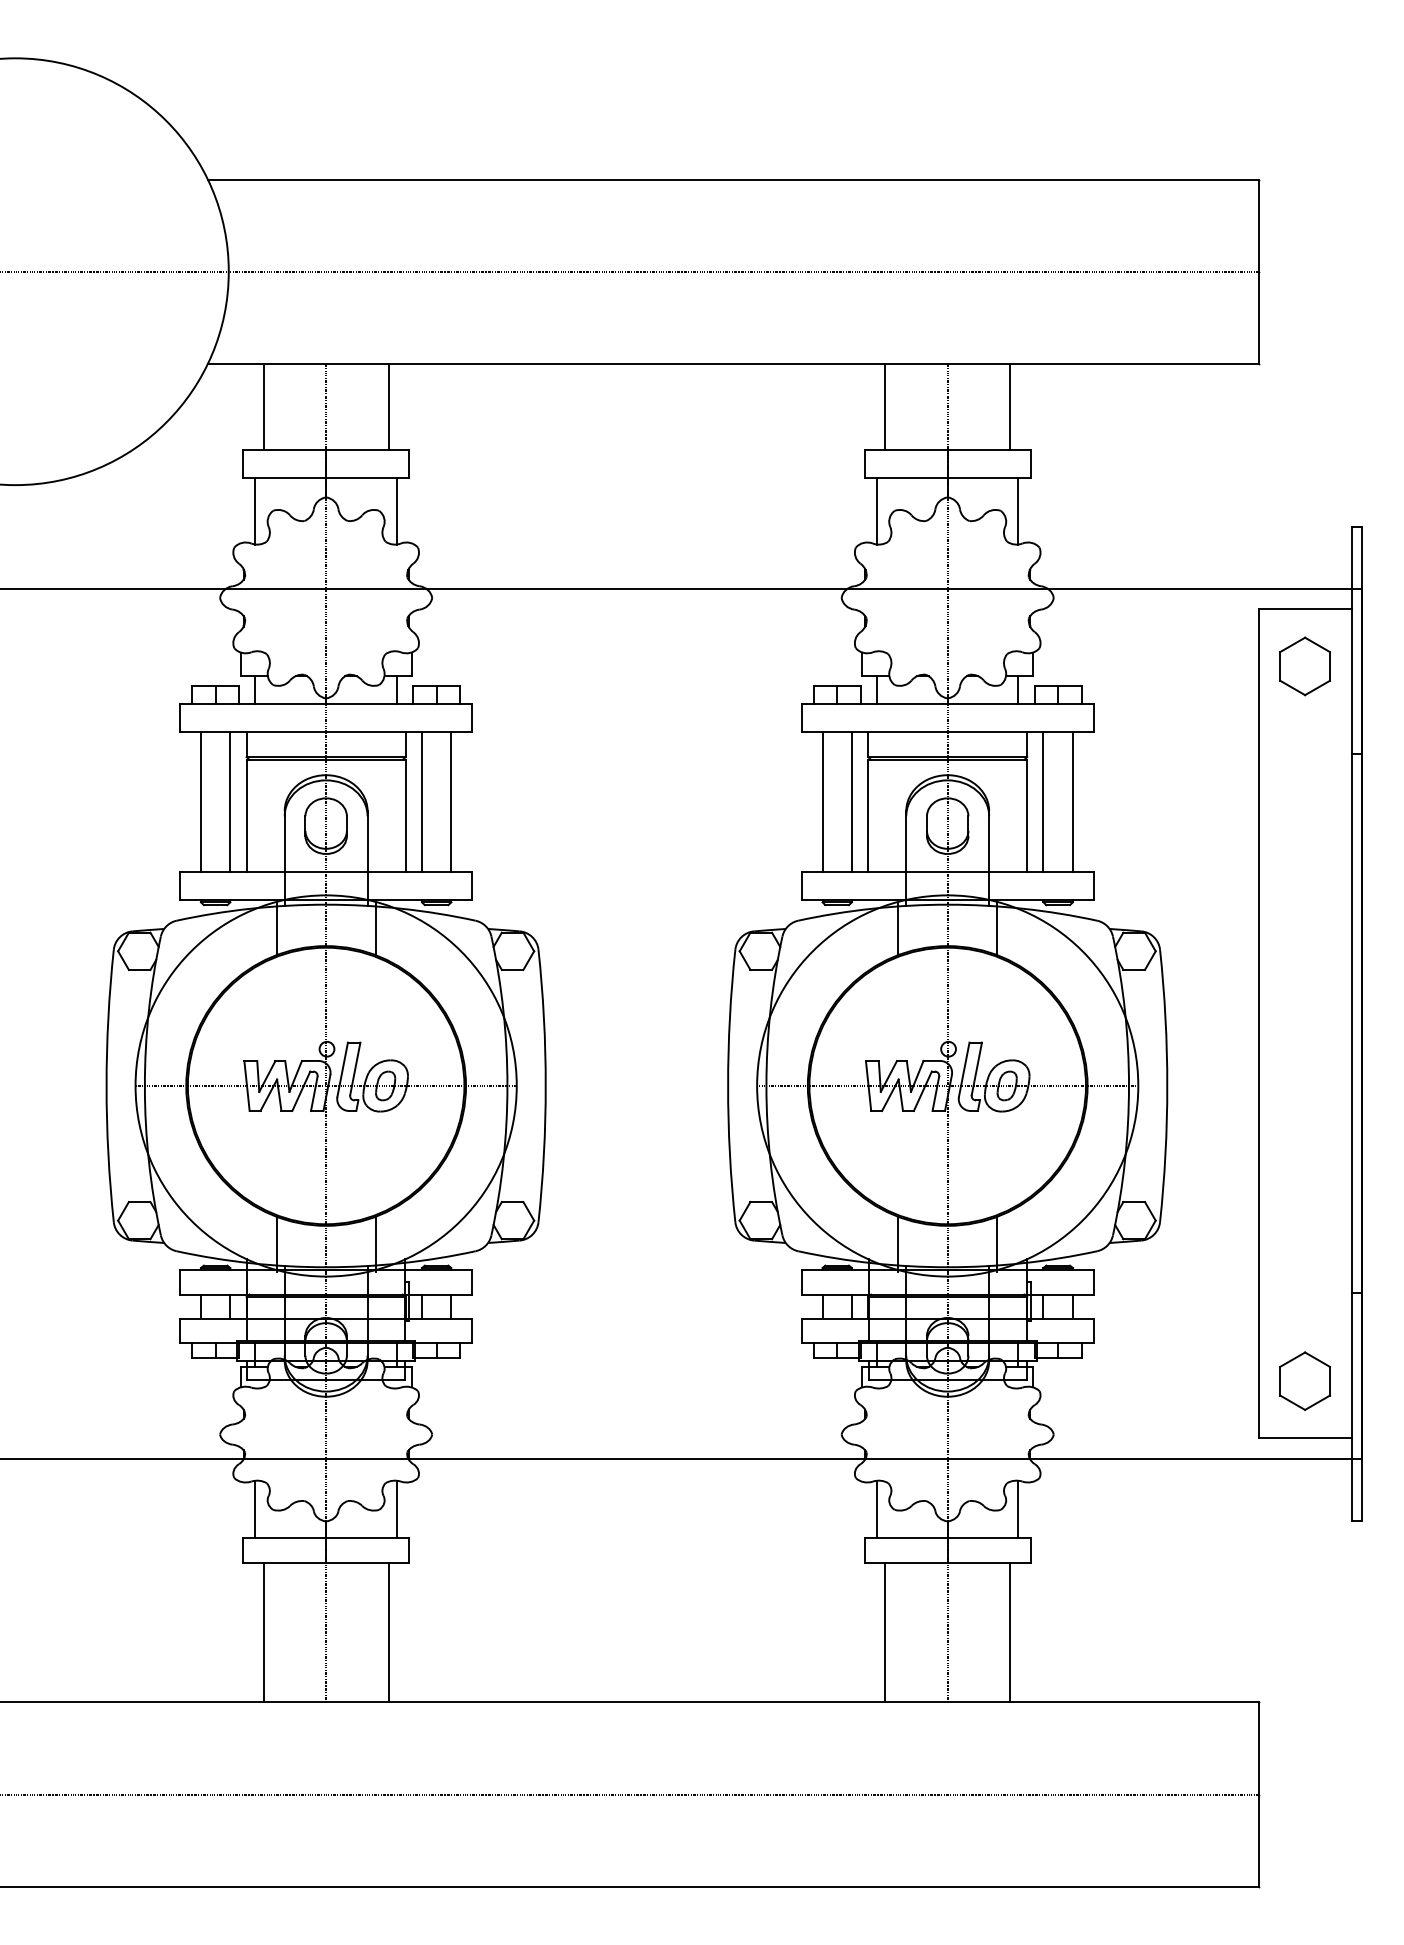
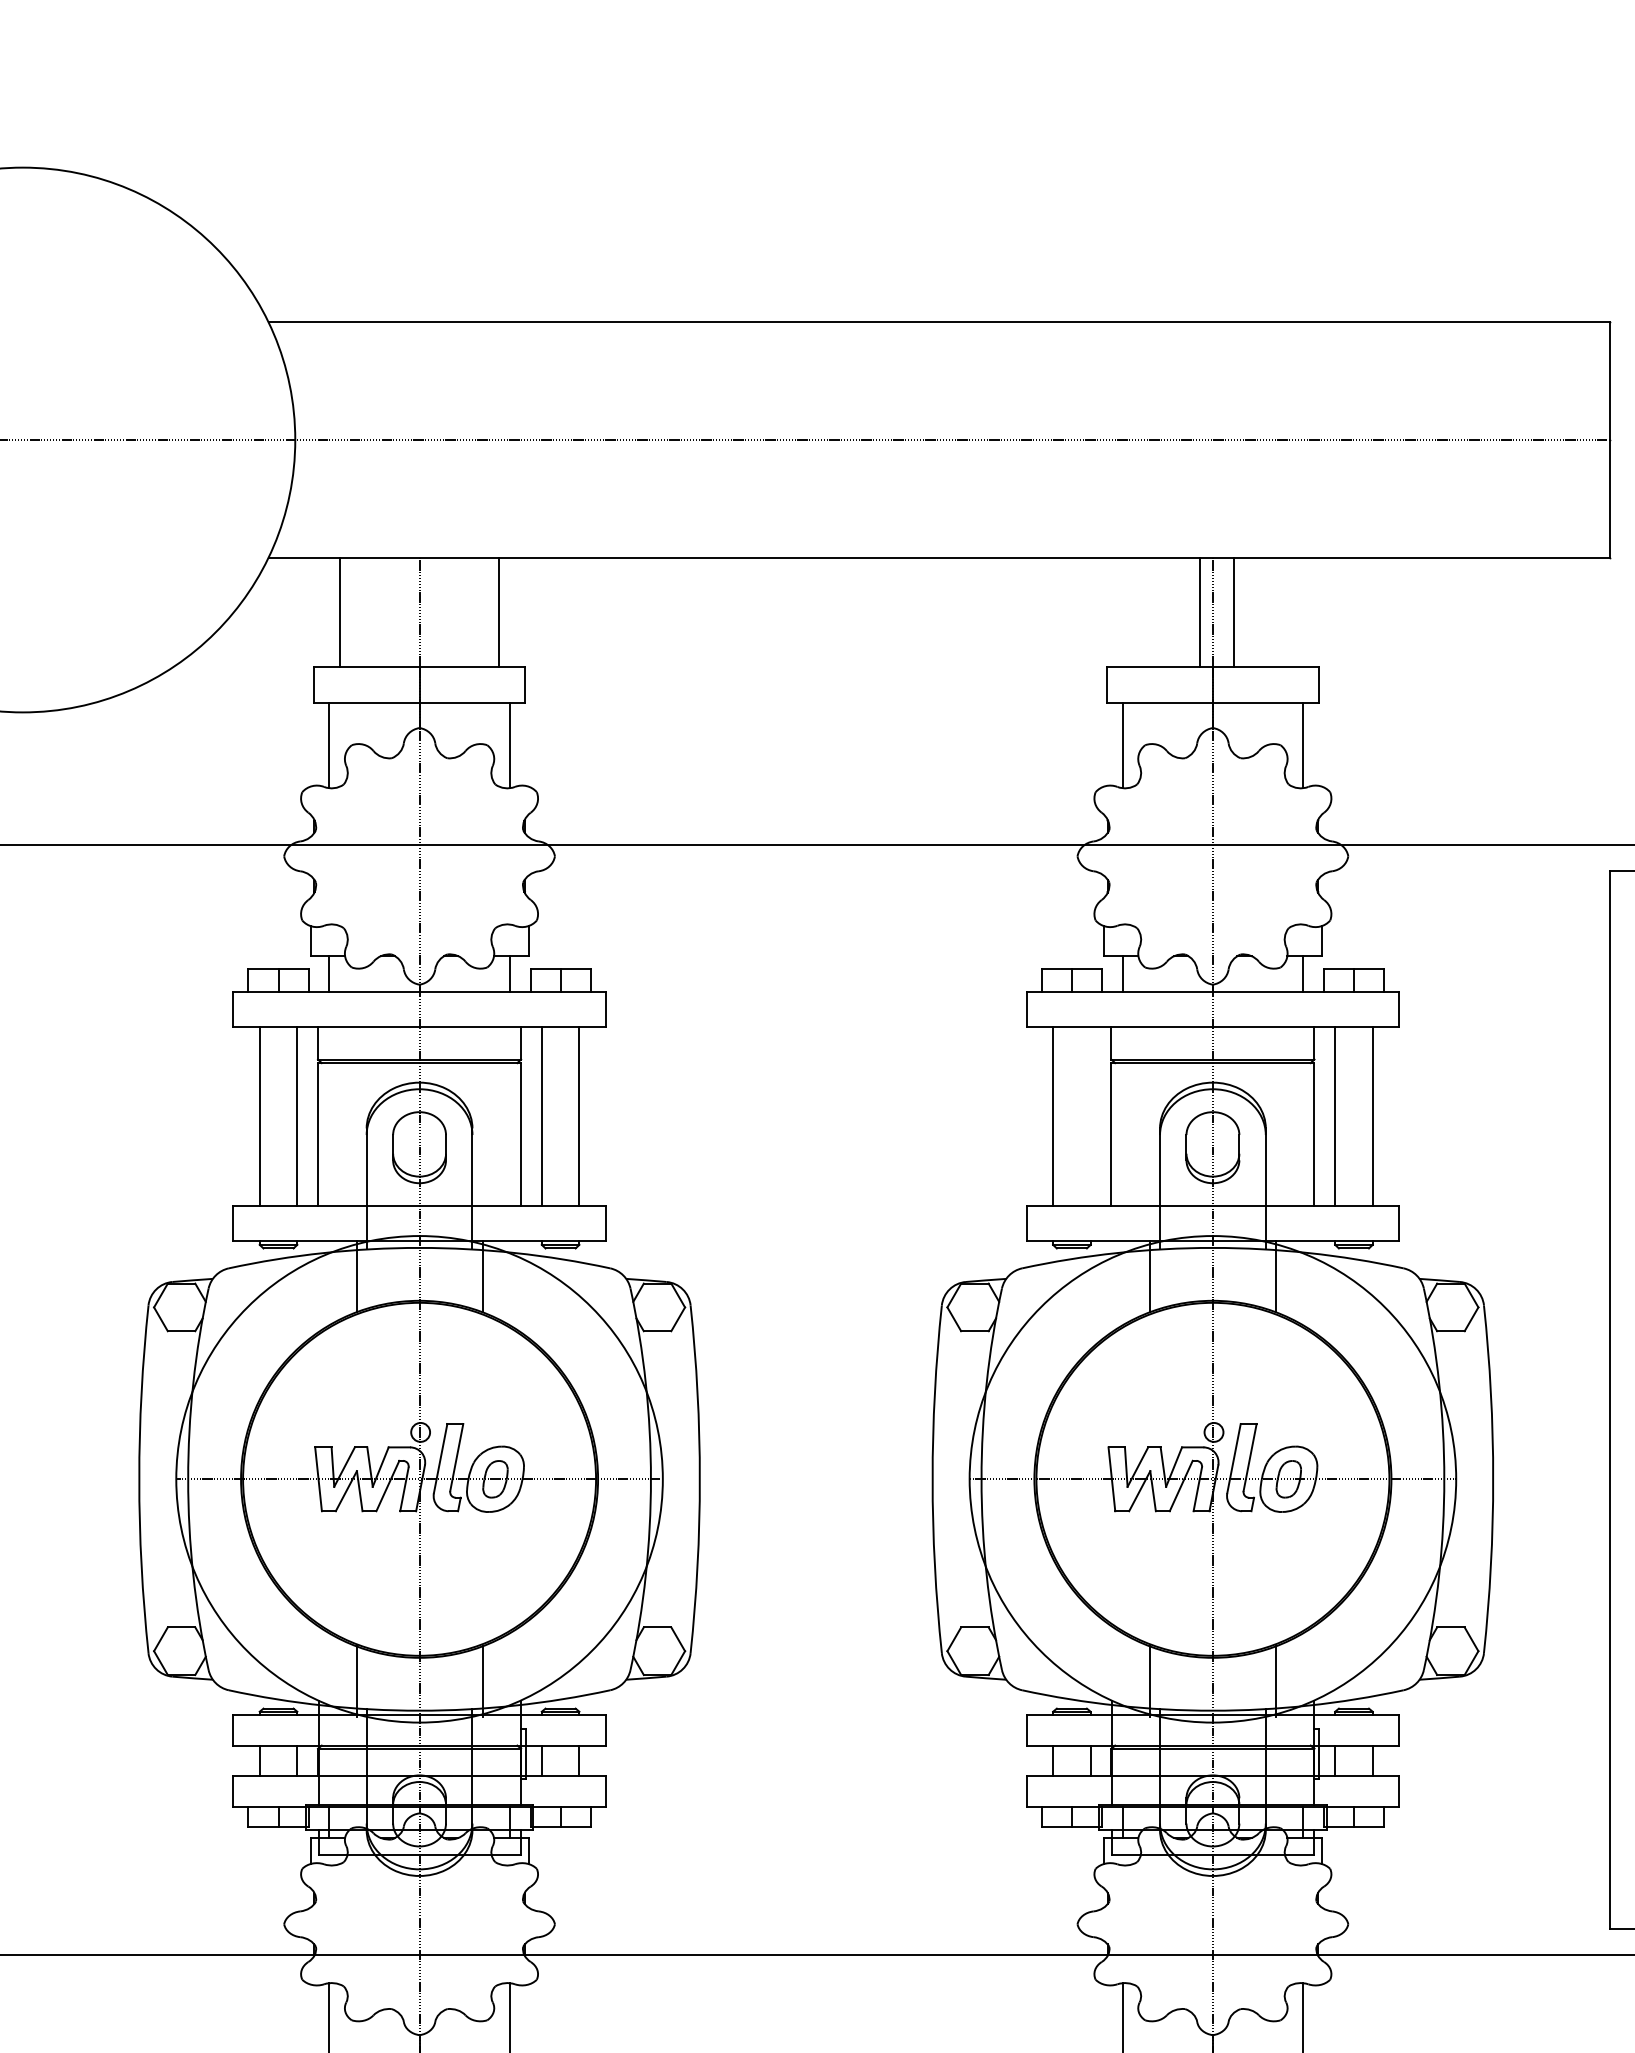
line: (885, 406) -> (1199, 612), moved
line: (1010, 406) -> (1234, 612), moved
line: (851, 801) -> (1090, 1116), removed

